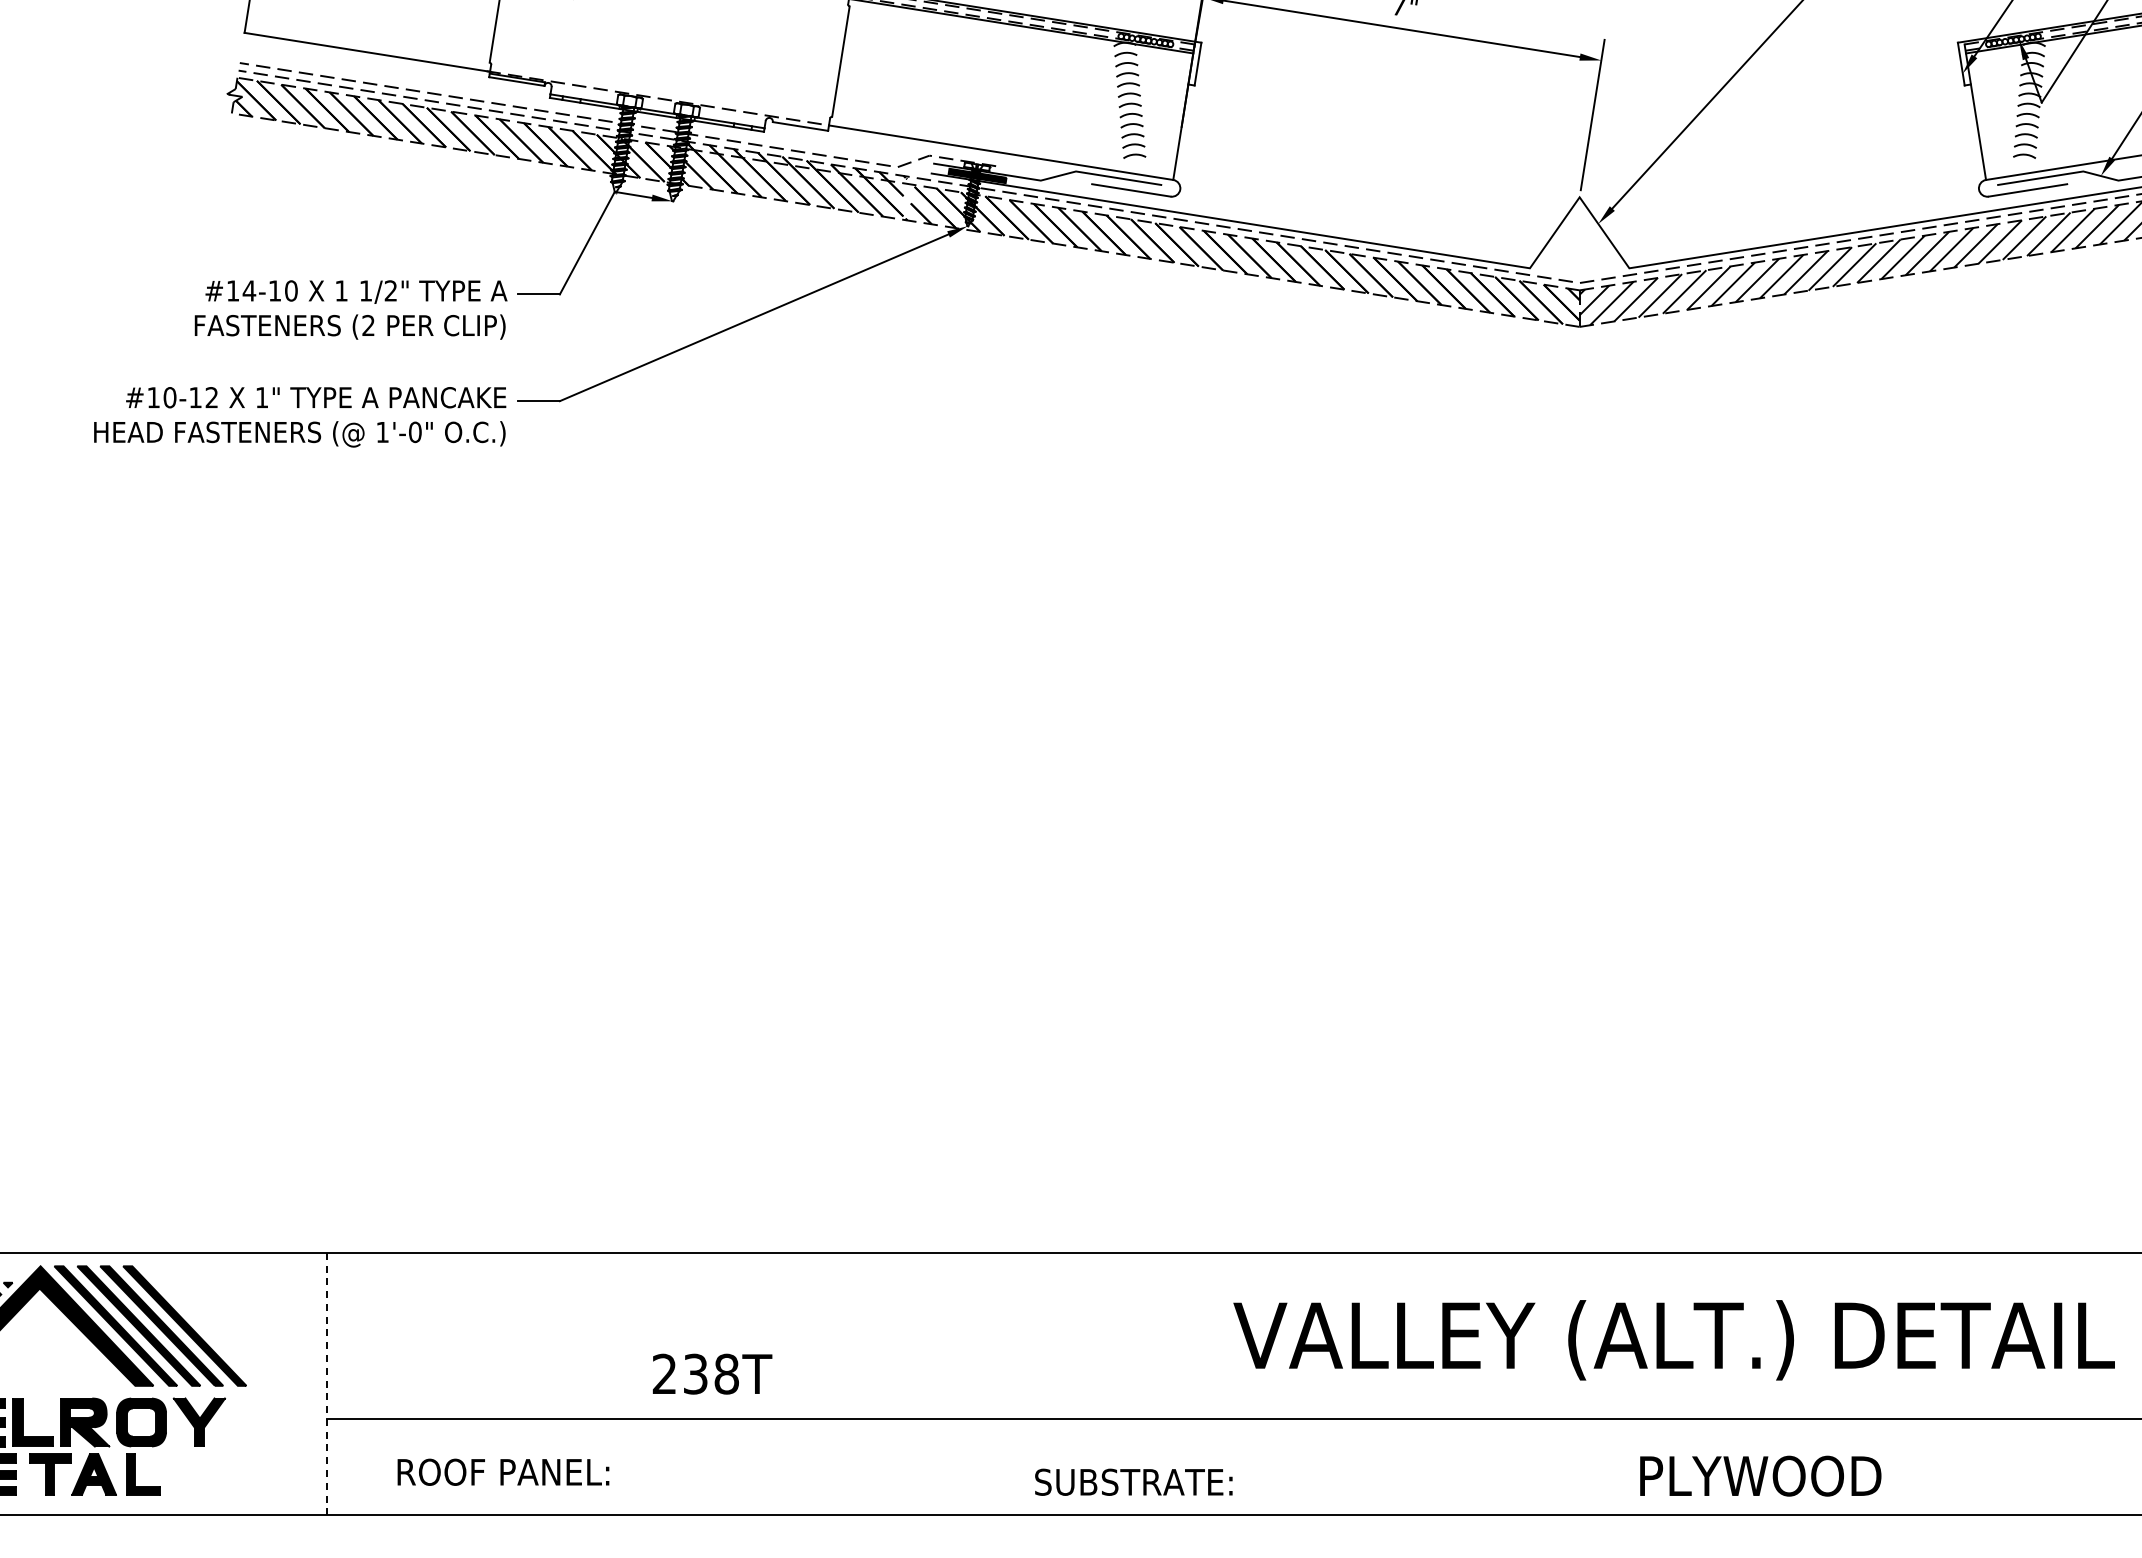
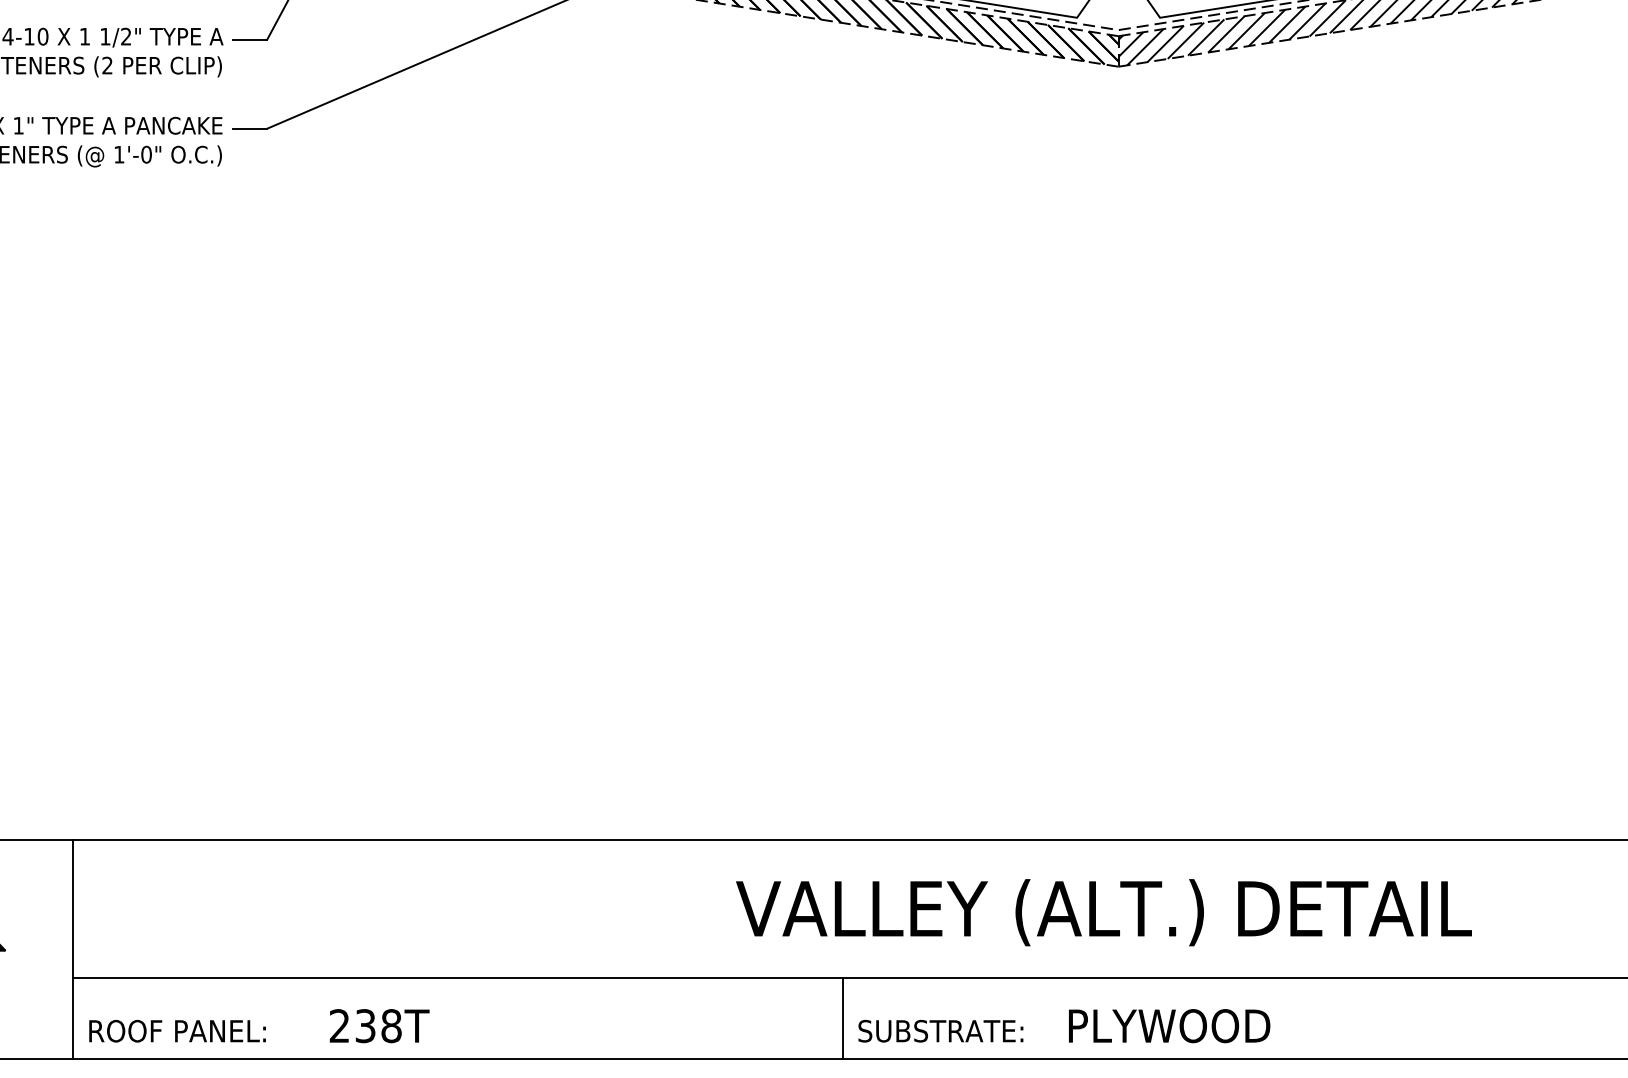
text: (1673, 1340) -> (1103, 912), moved
text: (712, 1373) -> (379, 1025), moved
line: (326, 1384) -> (72, 949), dashed -> solid
line: (1249, 1466) -> (842, 1018), added
text: (503, 1471) -> (177, 1030), moved
text: (1760, 1475) -> (1169, 1025), moved
text: (1133, 1481) -> (940, 1030), moved

